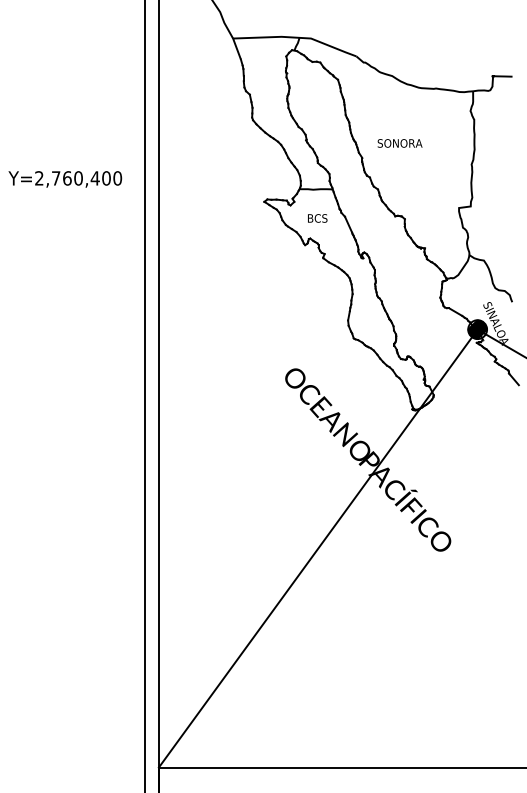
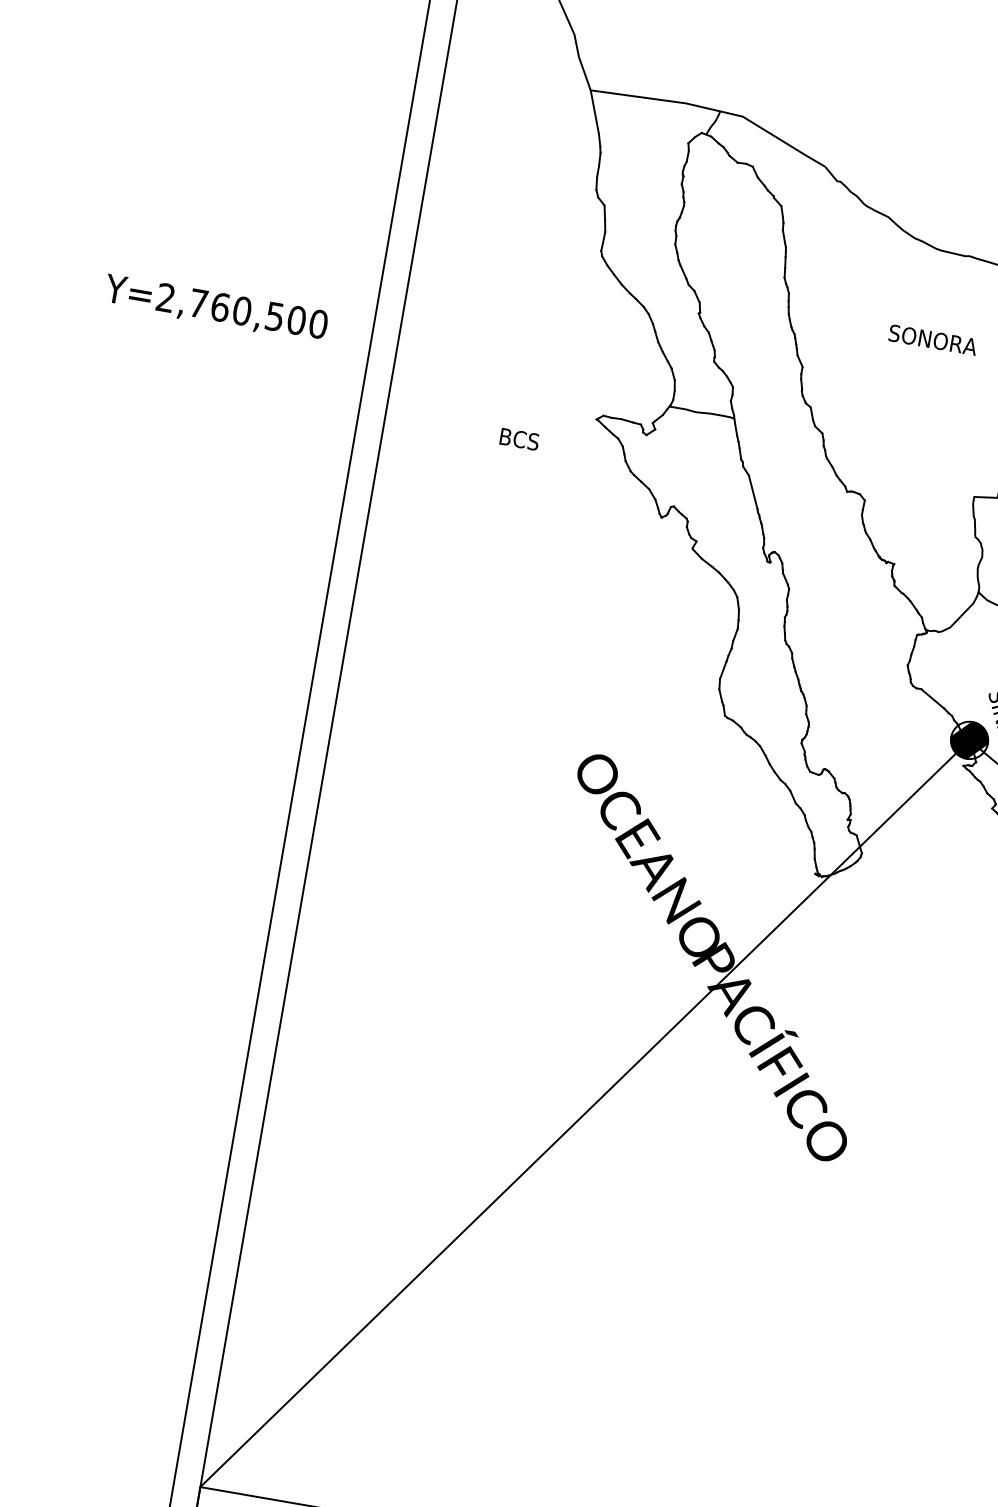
text: (399, 143) -> (931, 340), moved
text: (94, 178) -> (273, 316), Y=2,760,400 -> Y=2,760,500
text: (317, 218) -> (519, 439), moved

